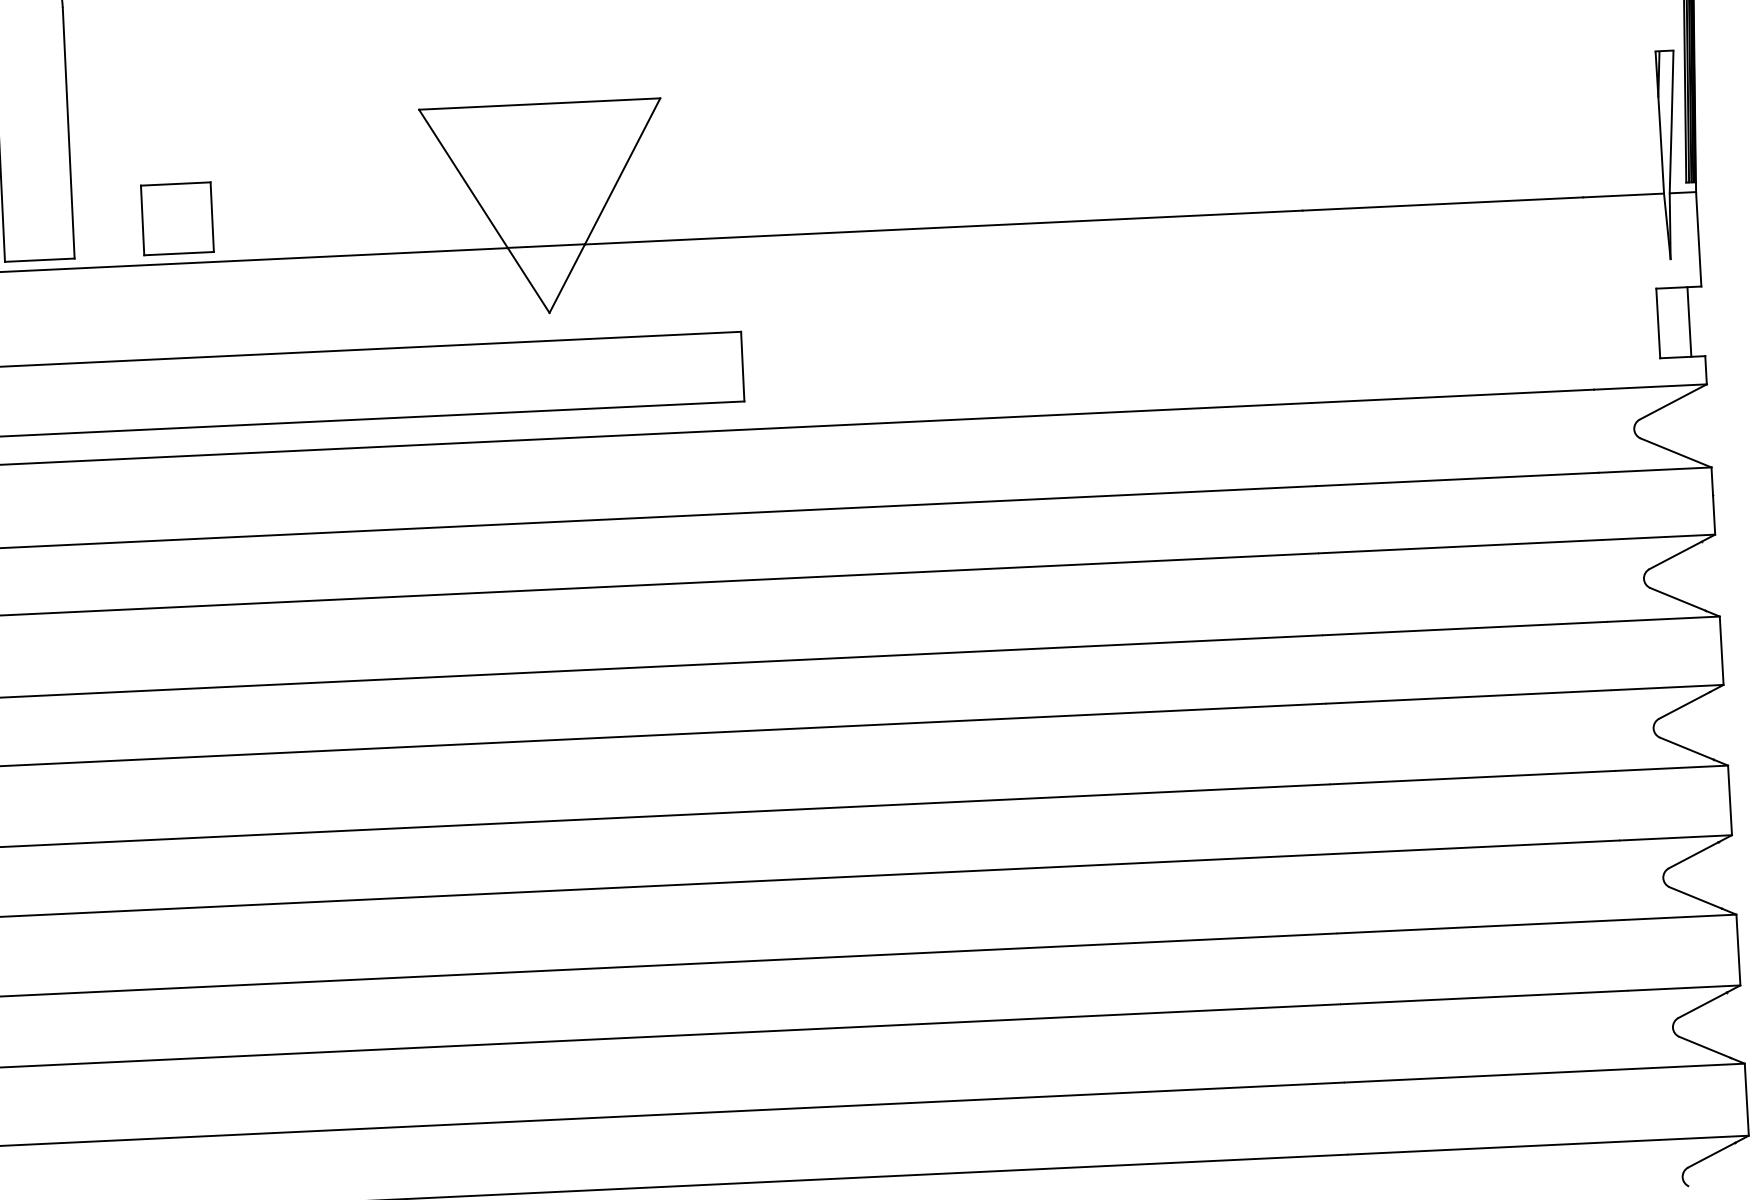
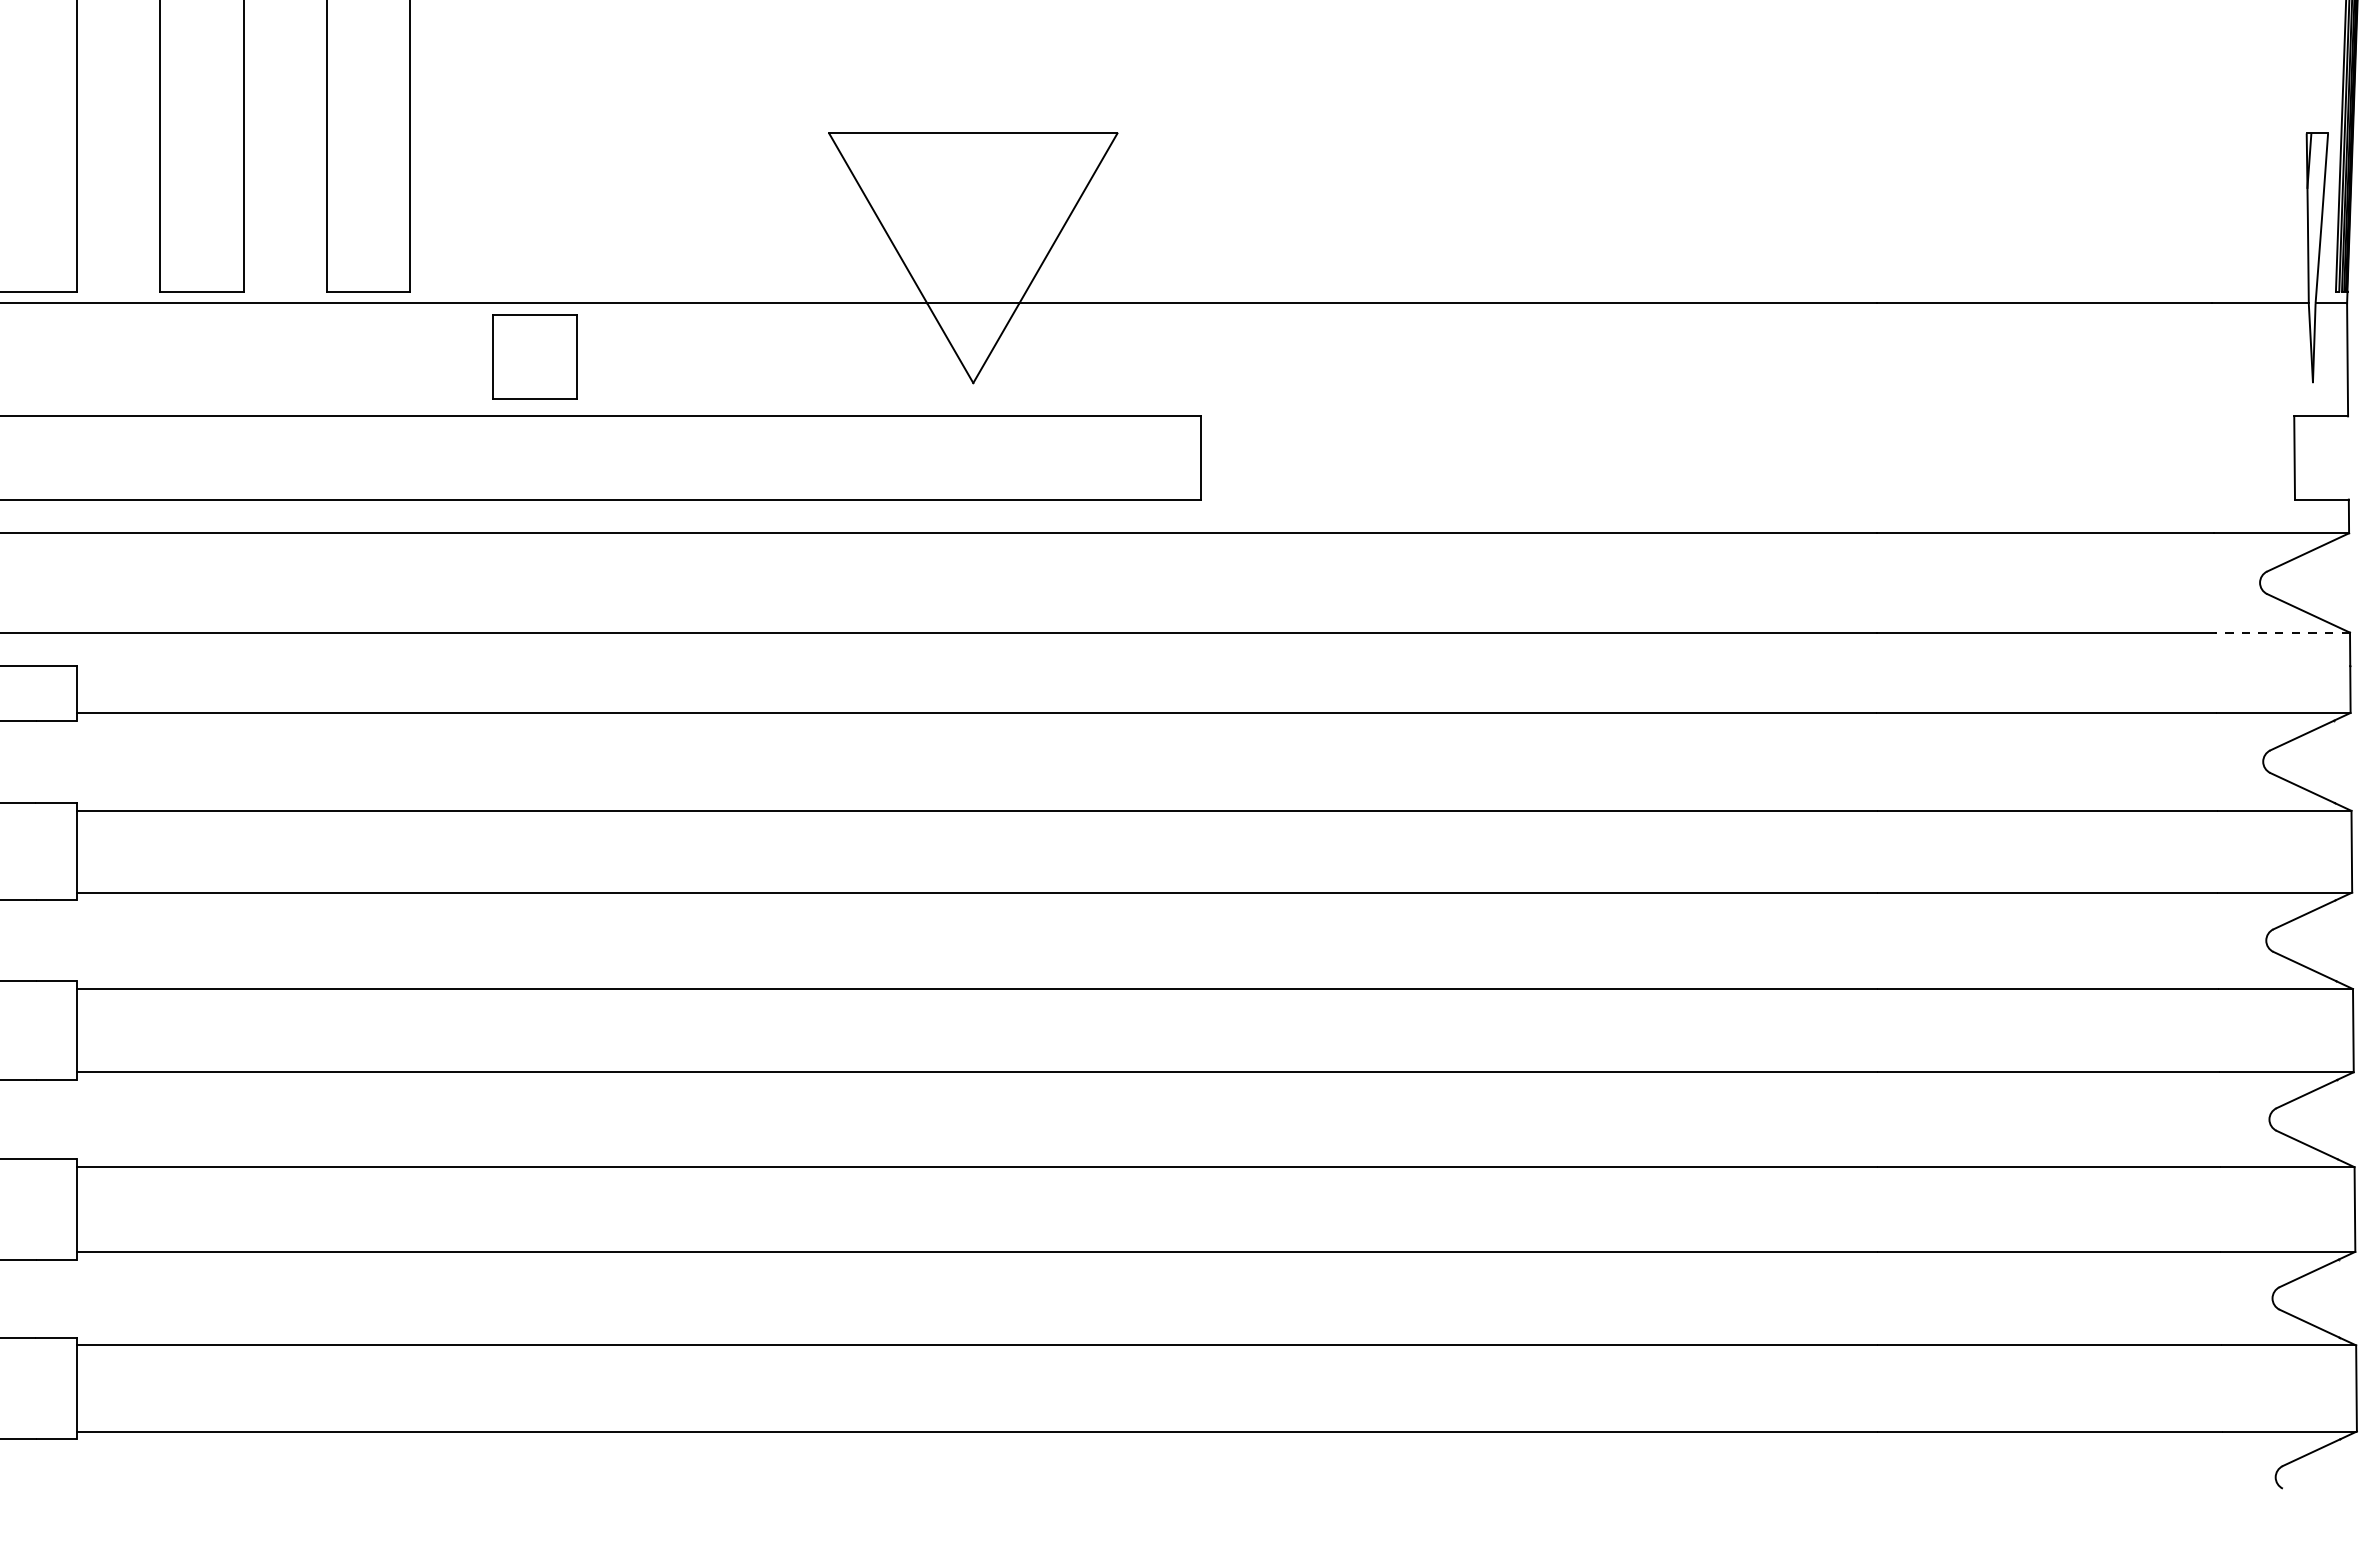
part: (177, 218) -> (534, 356), moved
line: (1689, 321) -> (2331, 457), removed
line: (1655, 469) -> (2282, 632), solid -> dashed

